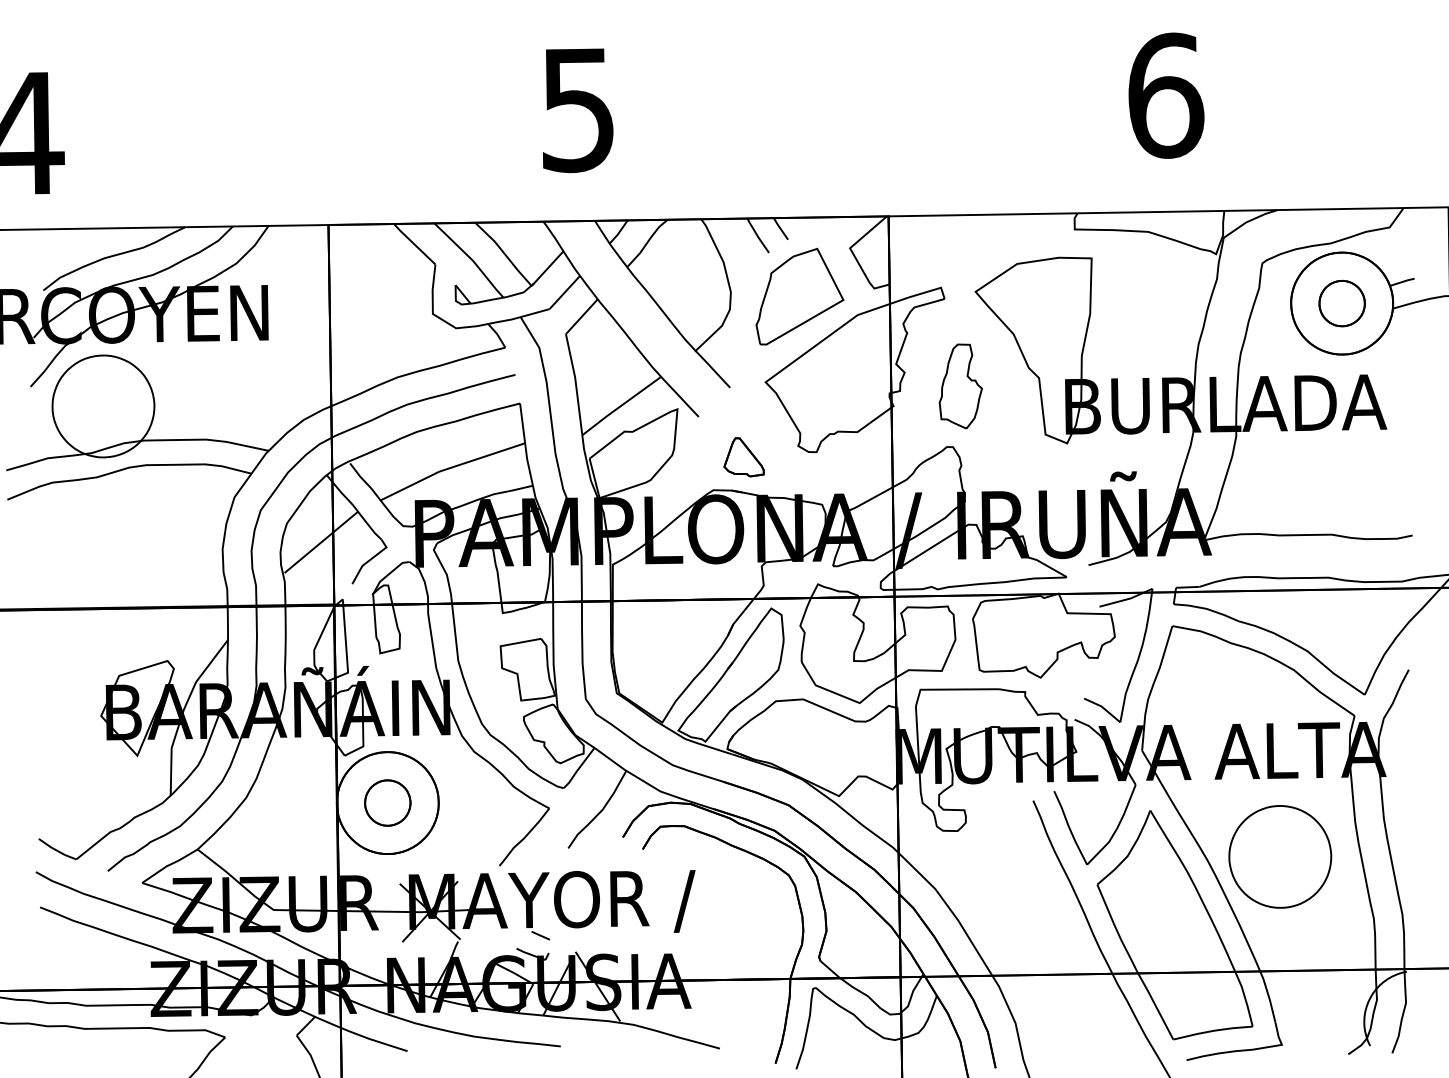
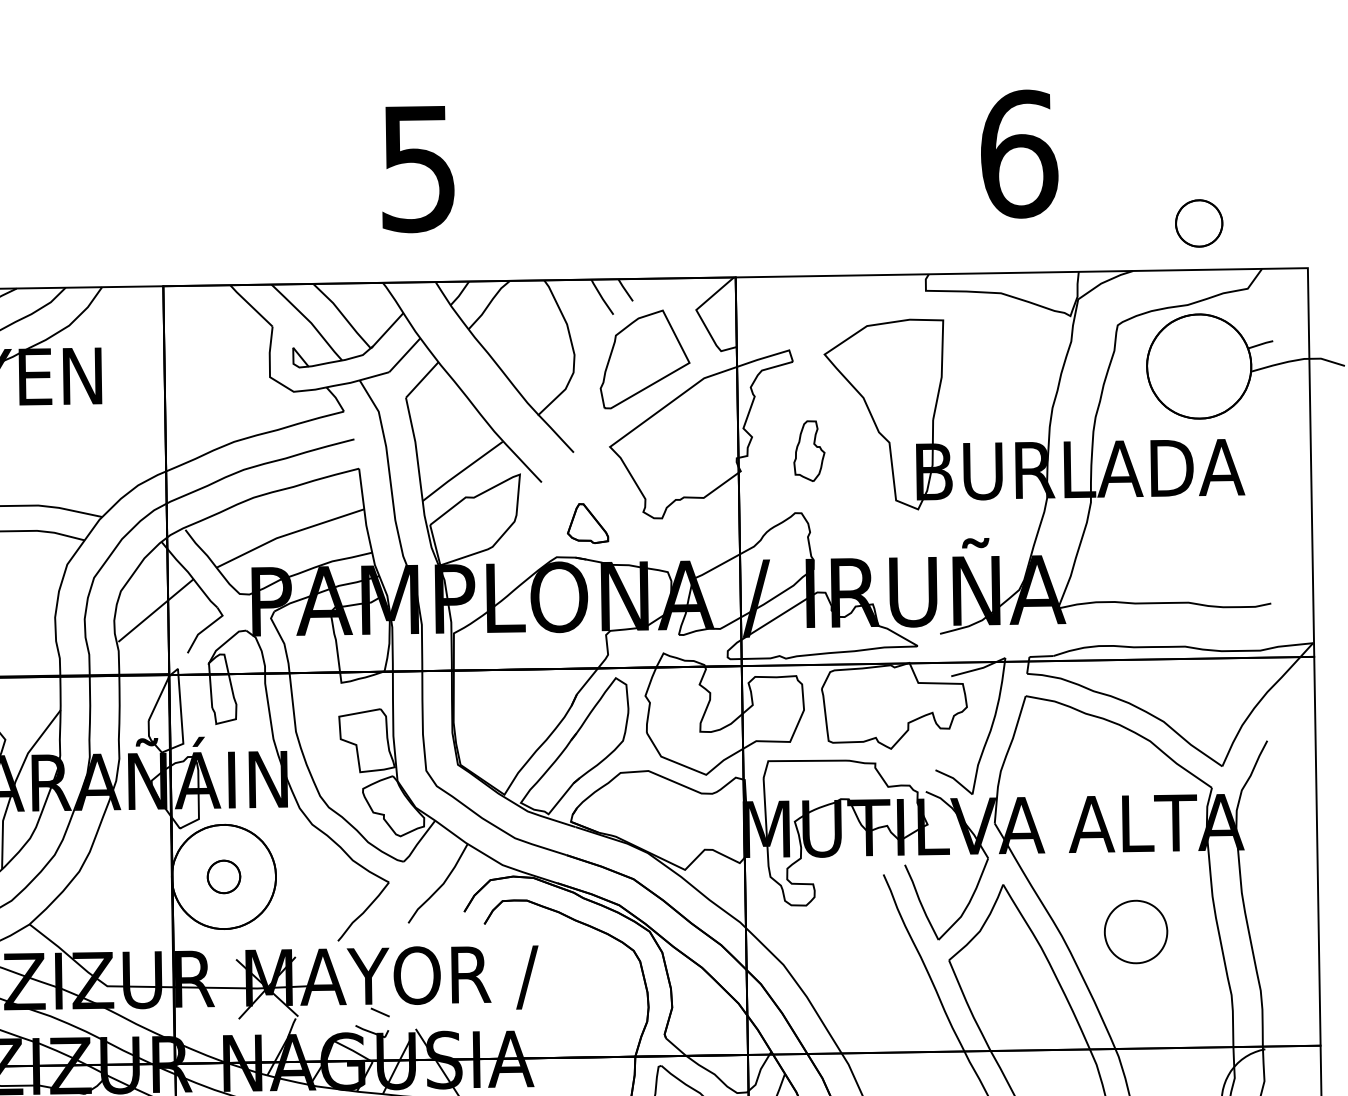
part: (1341, 303) -> (1198, 223), moved
part: (960, 386) -> (809, 451), size x0.7
part: (387, 802) -> (223, 876), size x0.7
part: (1280, 856) -> (1136, 931), size x0.6

